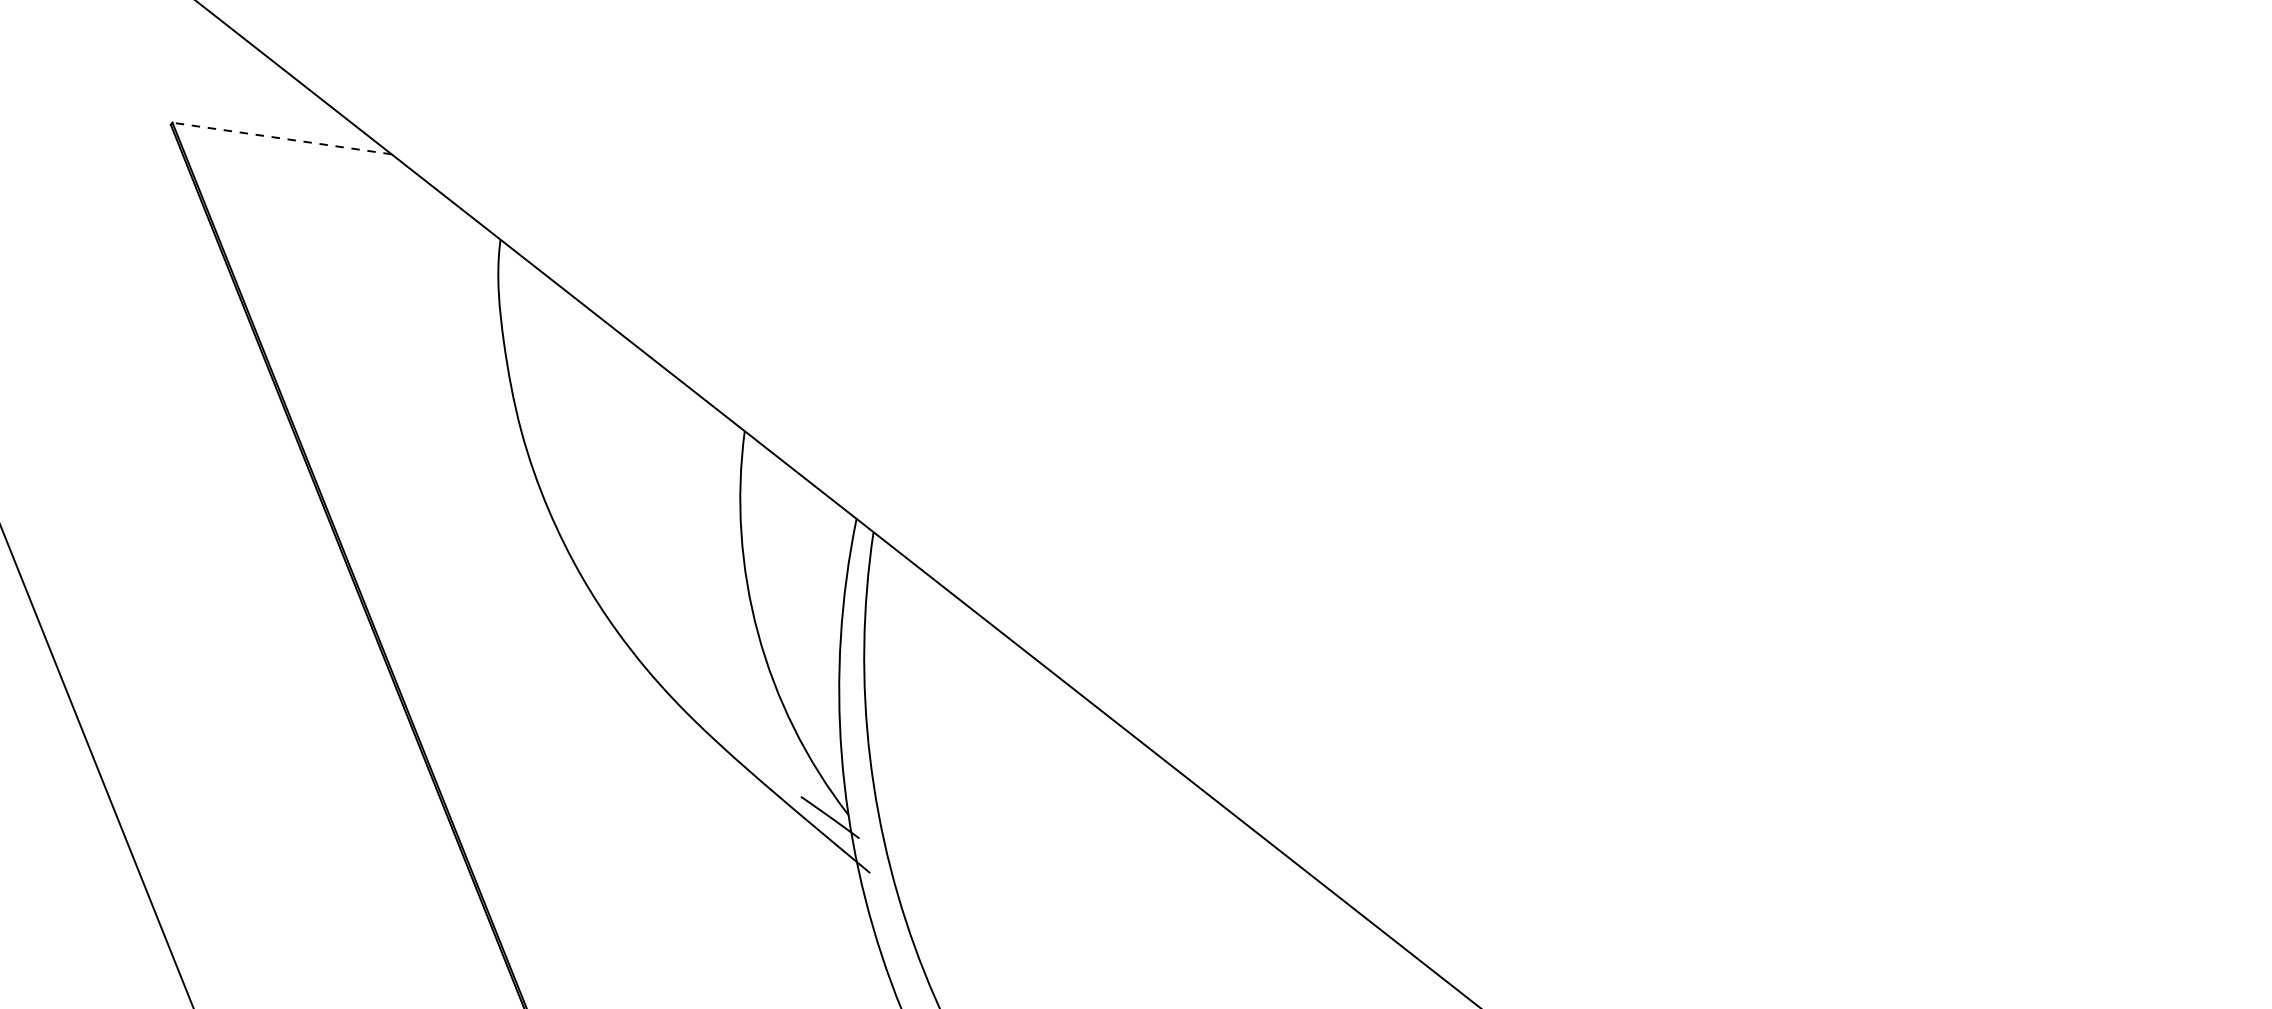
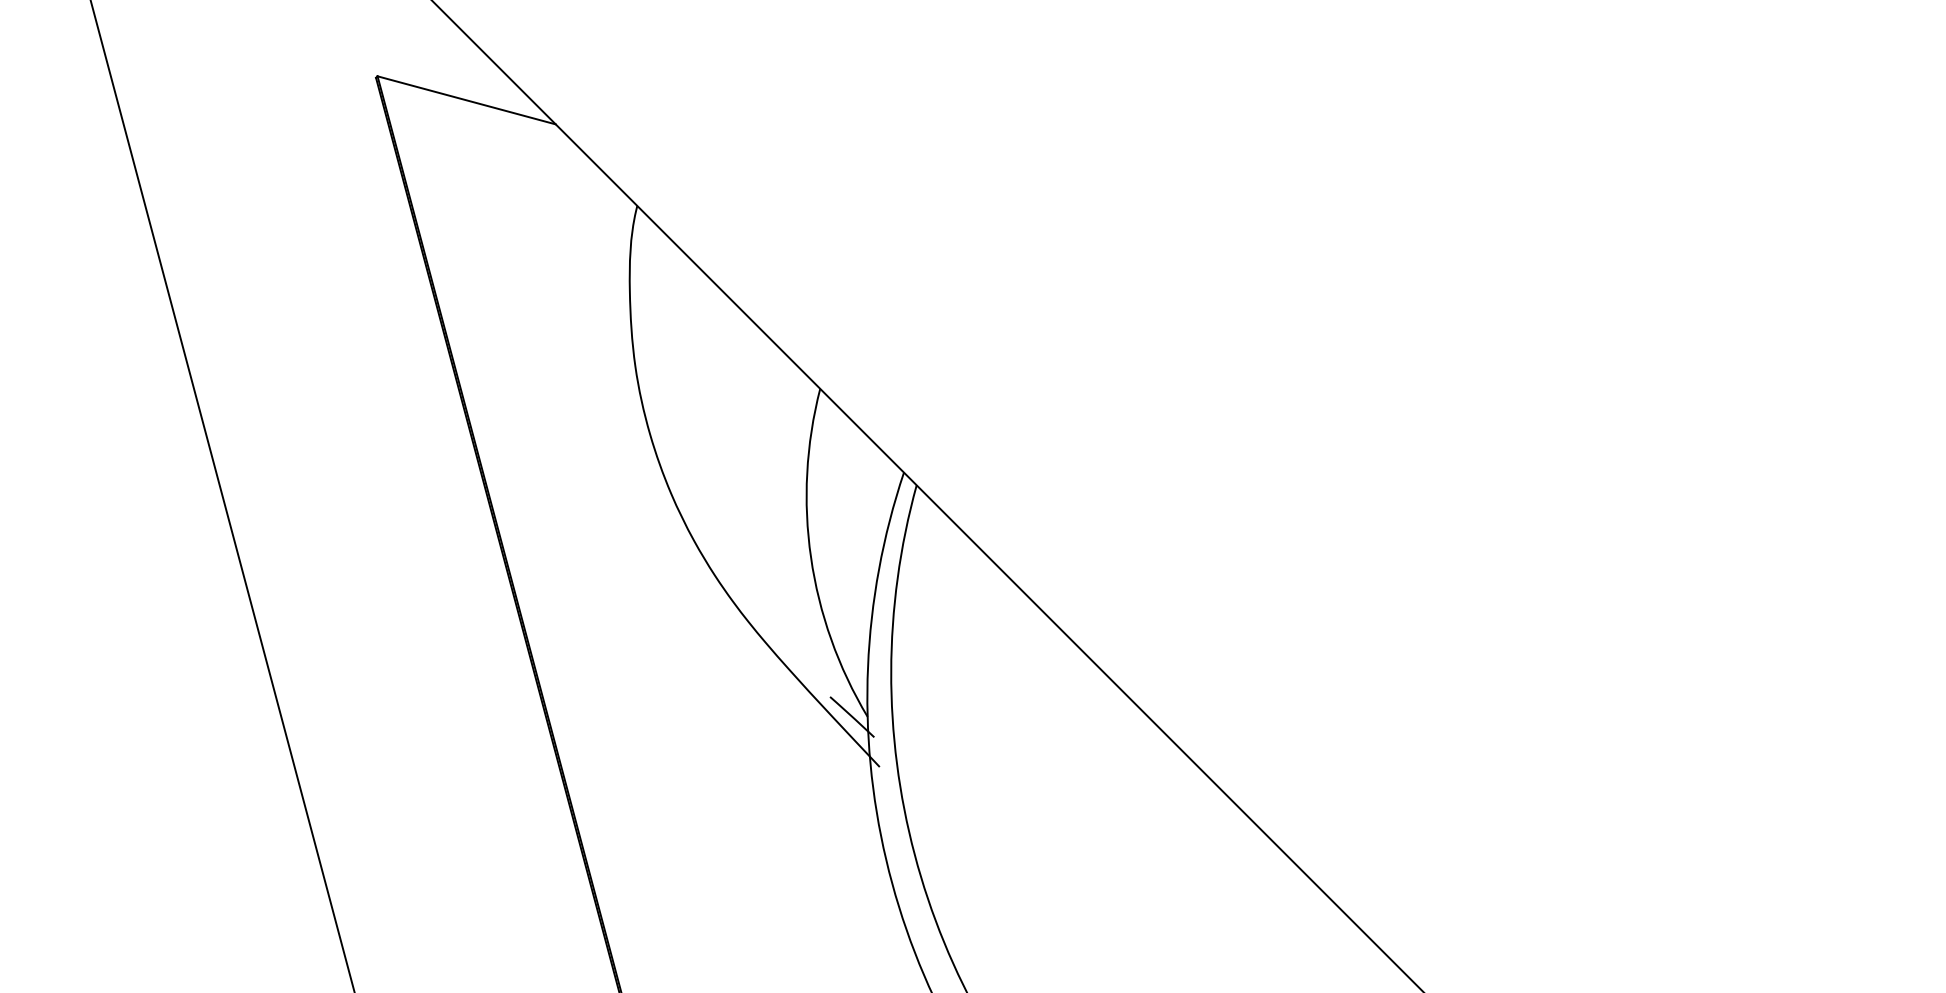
line: (281, 138) -> (466, 100), dashed -> solid

